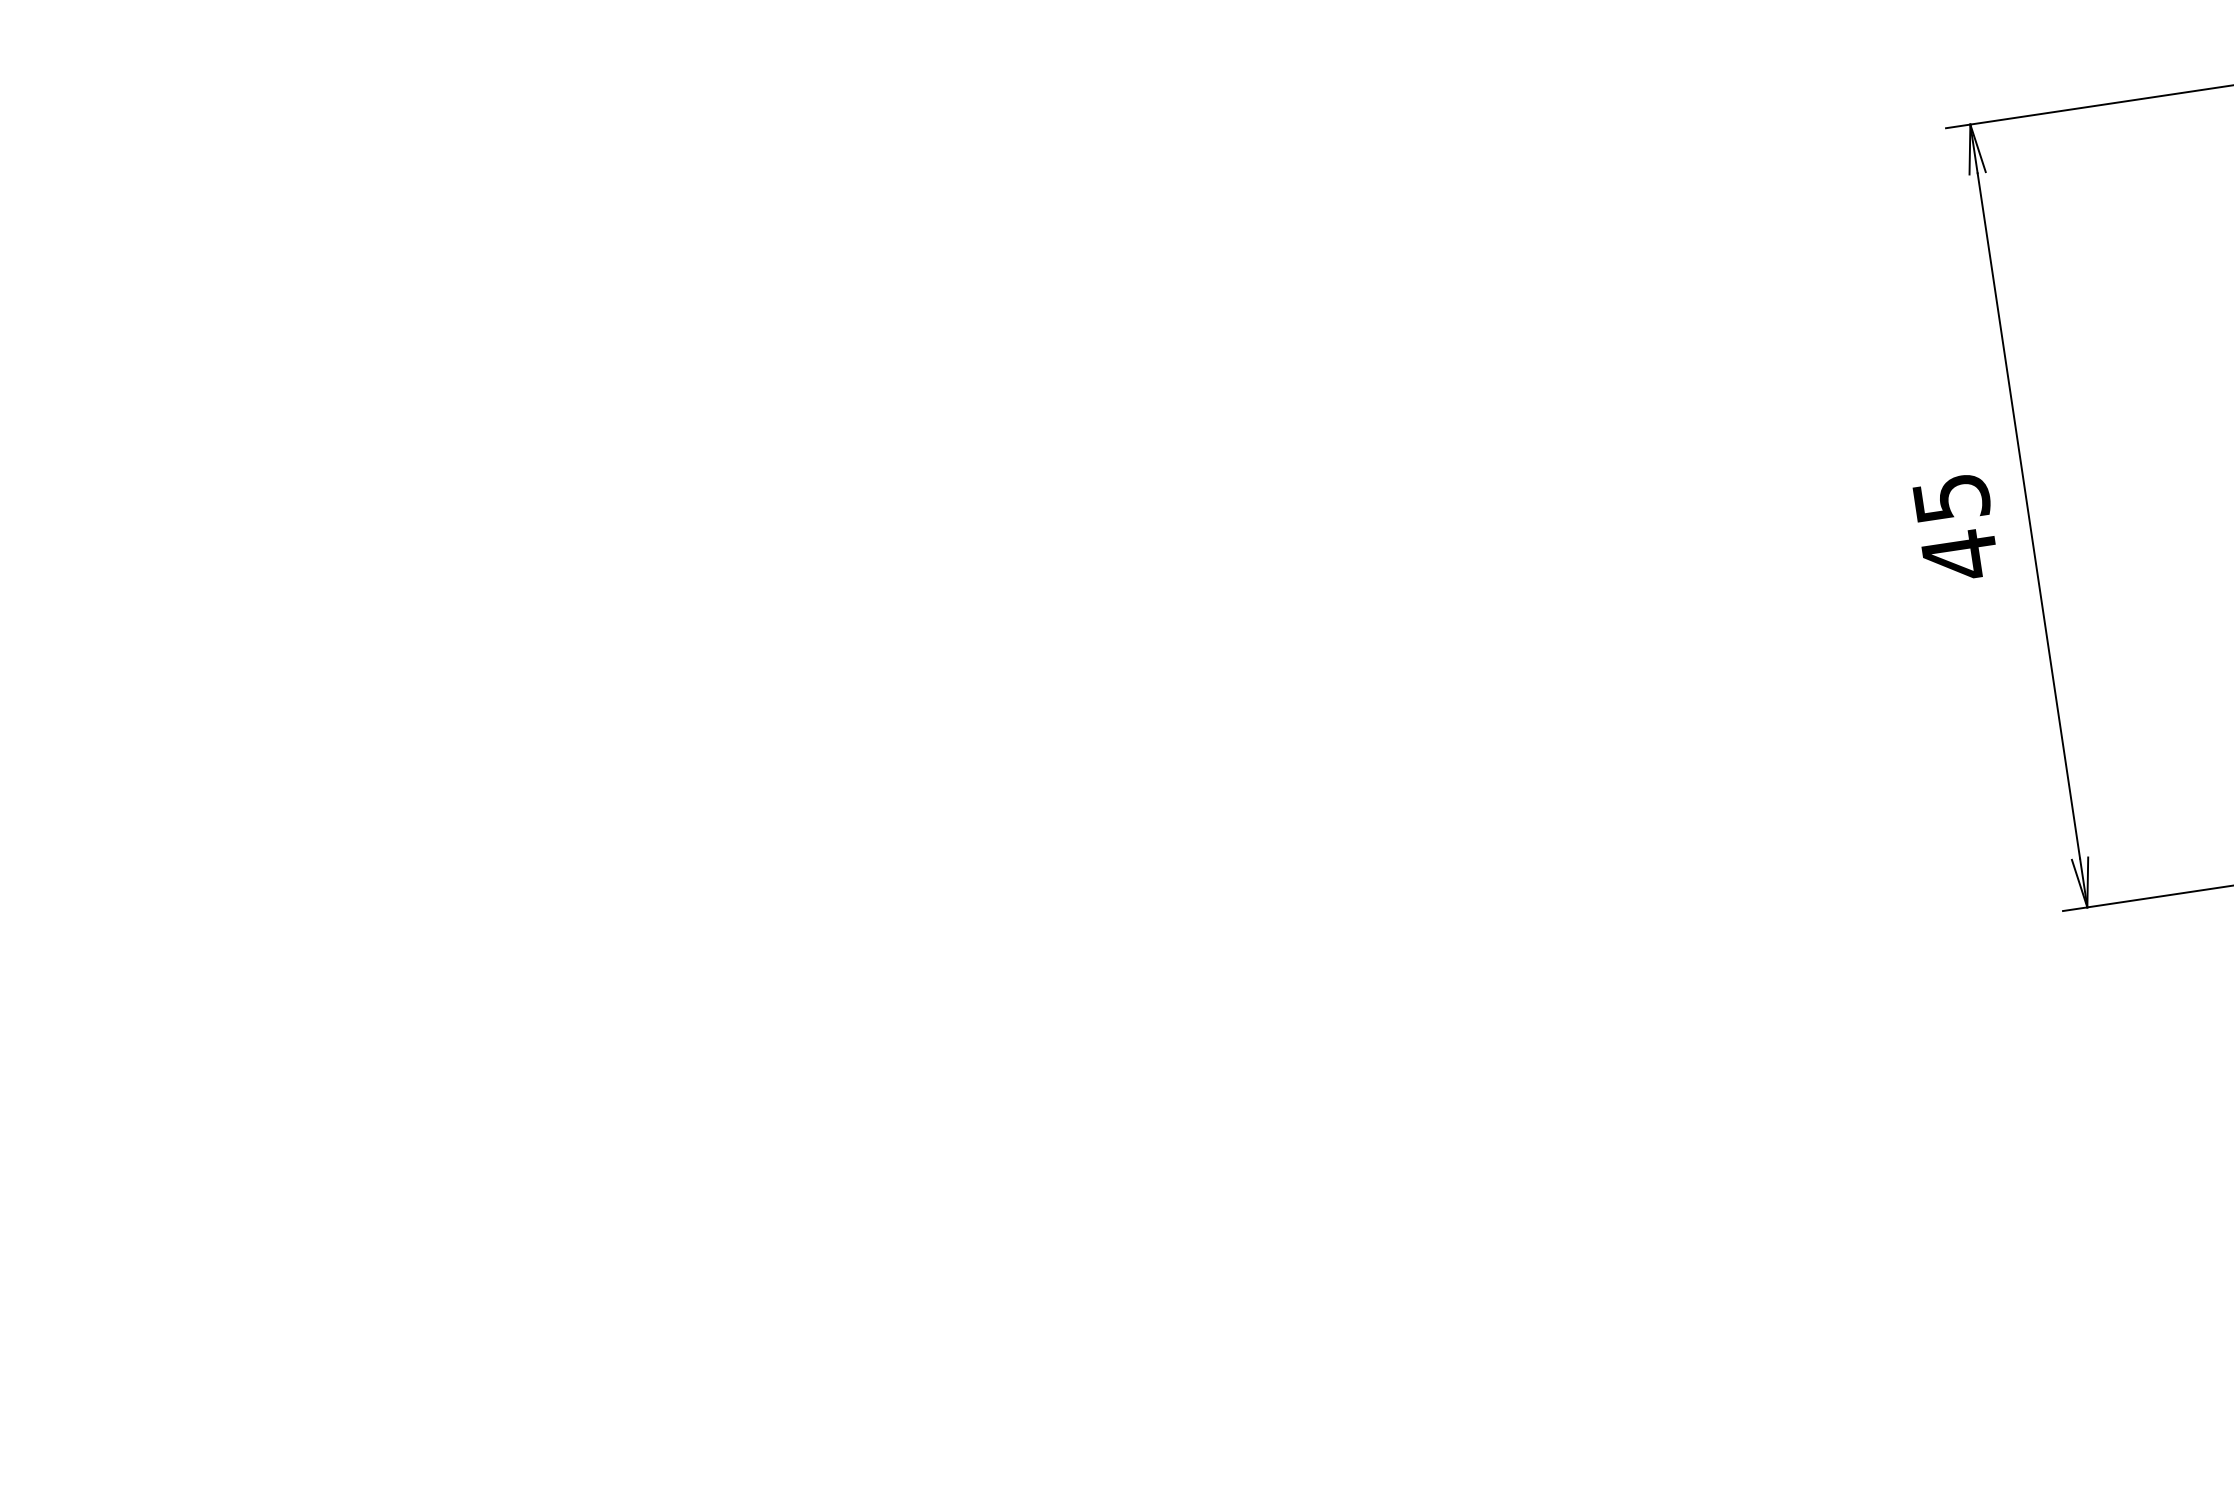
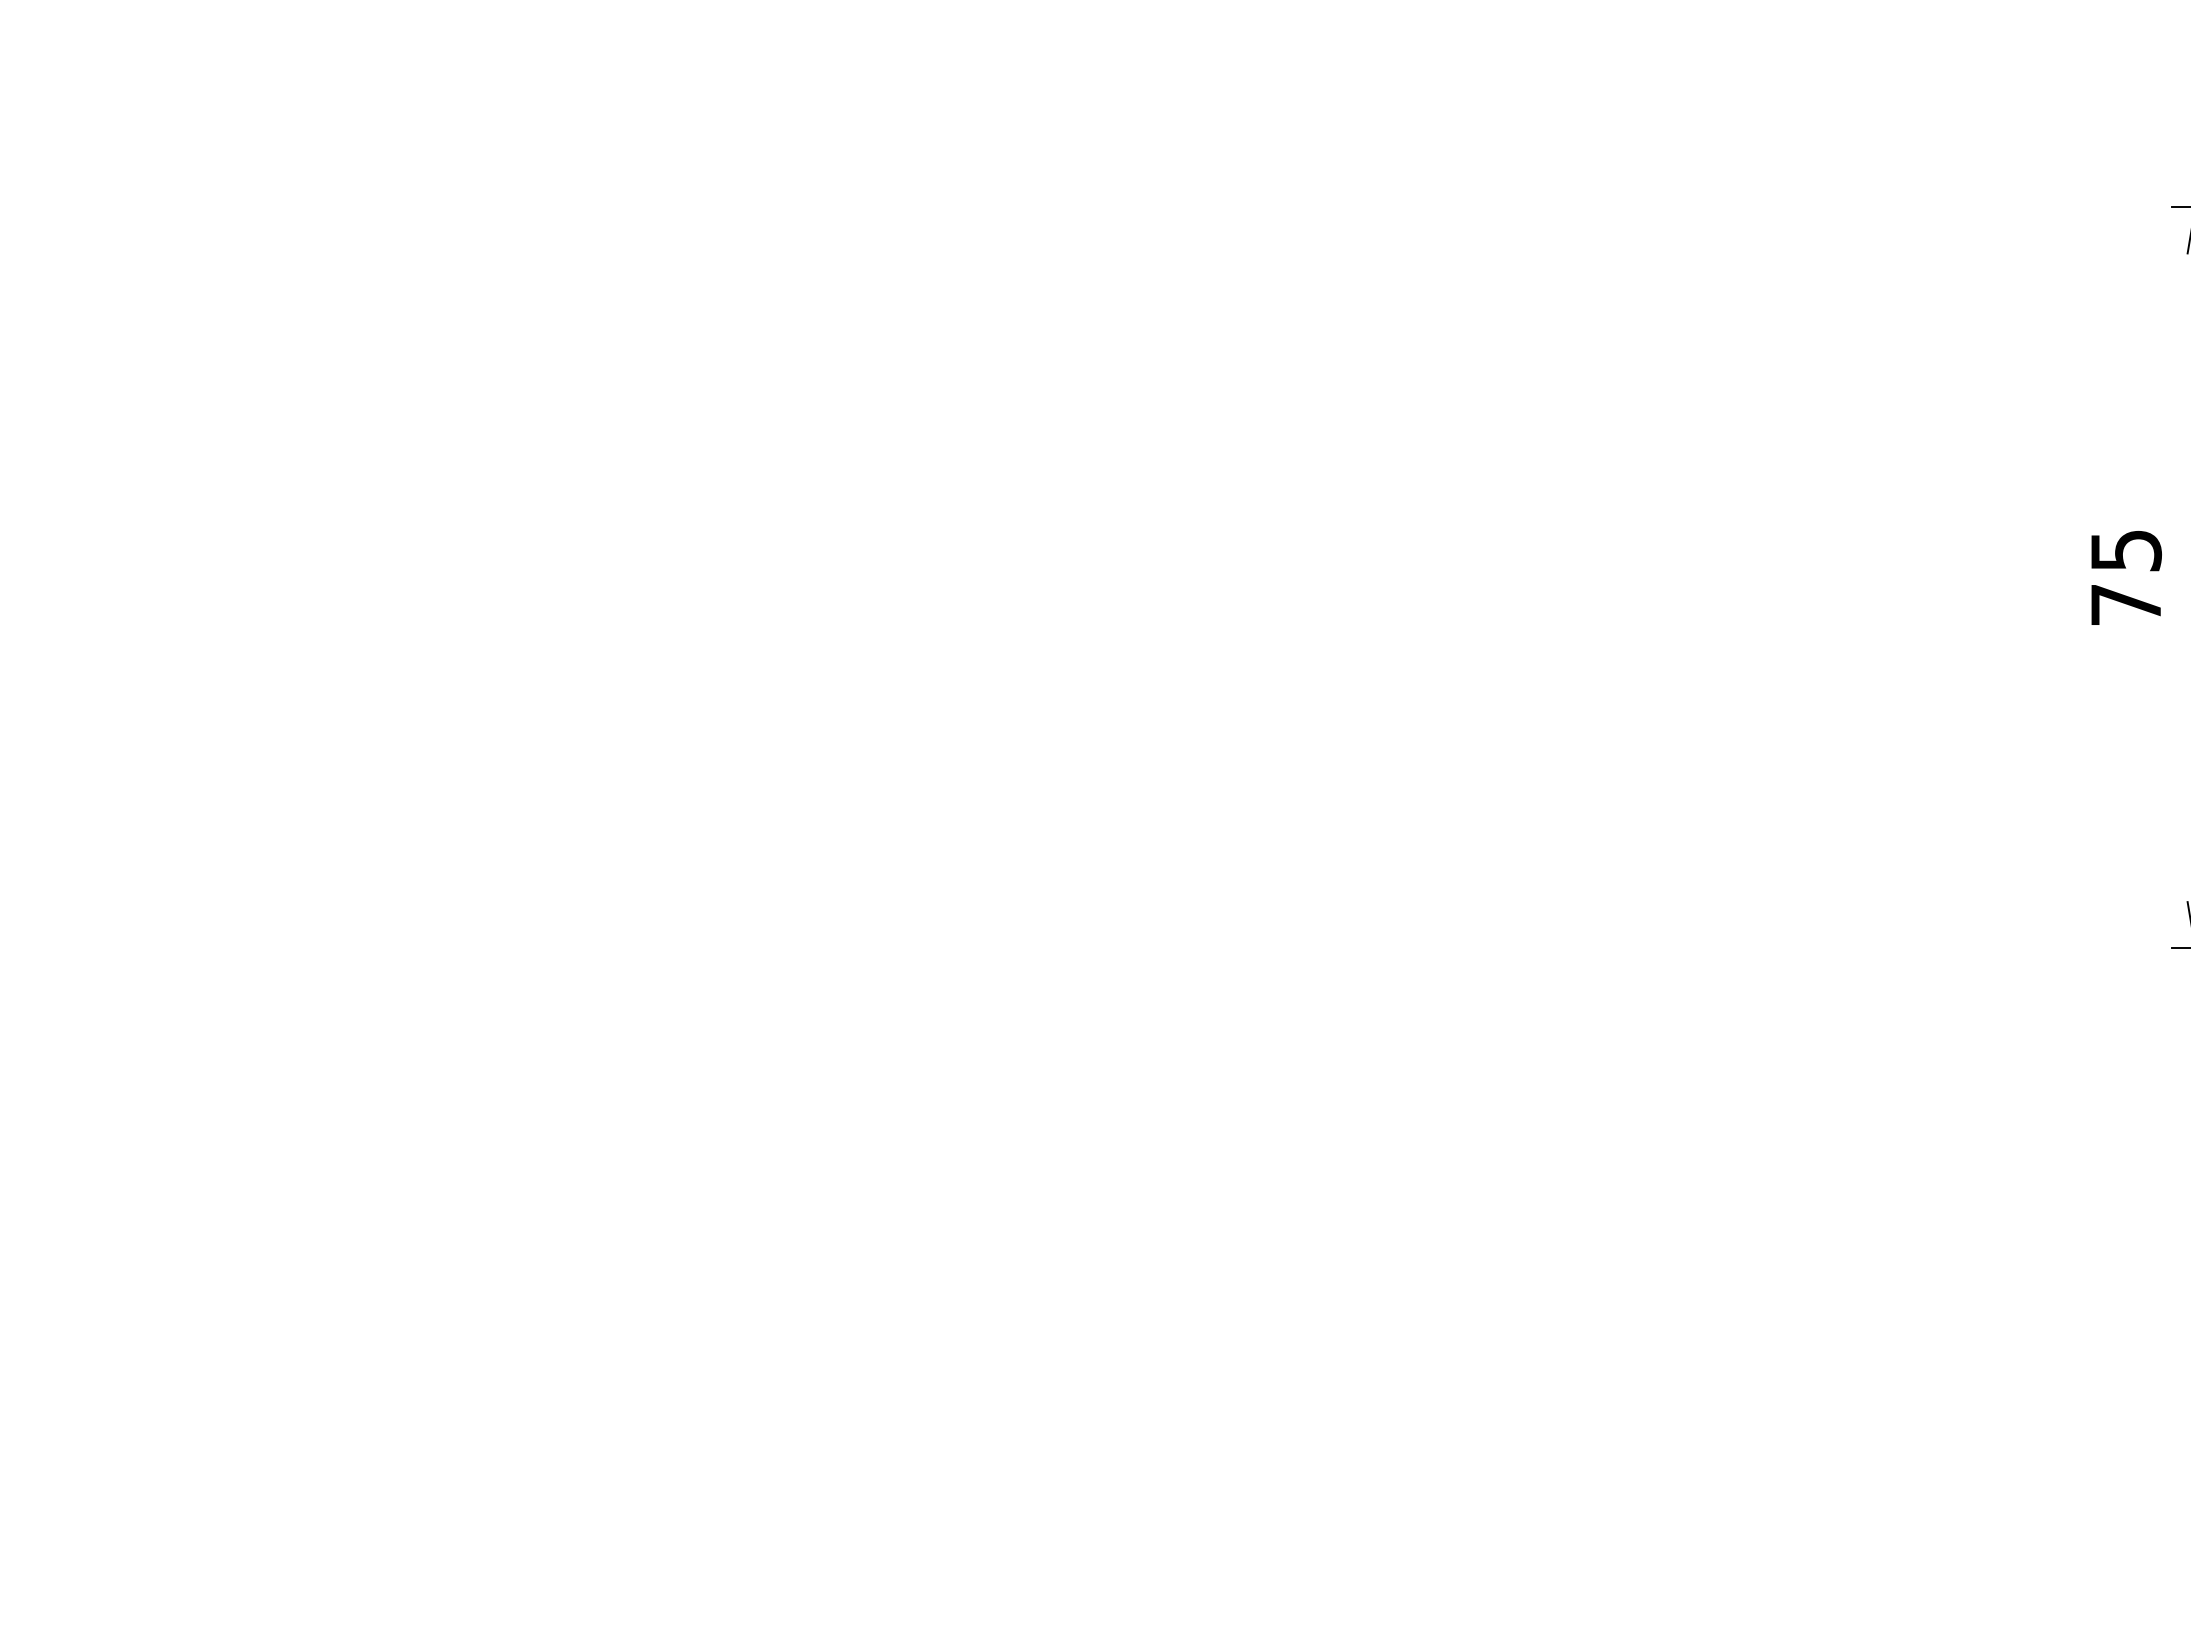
text: (1959, 555) -> (2125, 604), 45 -> 75

